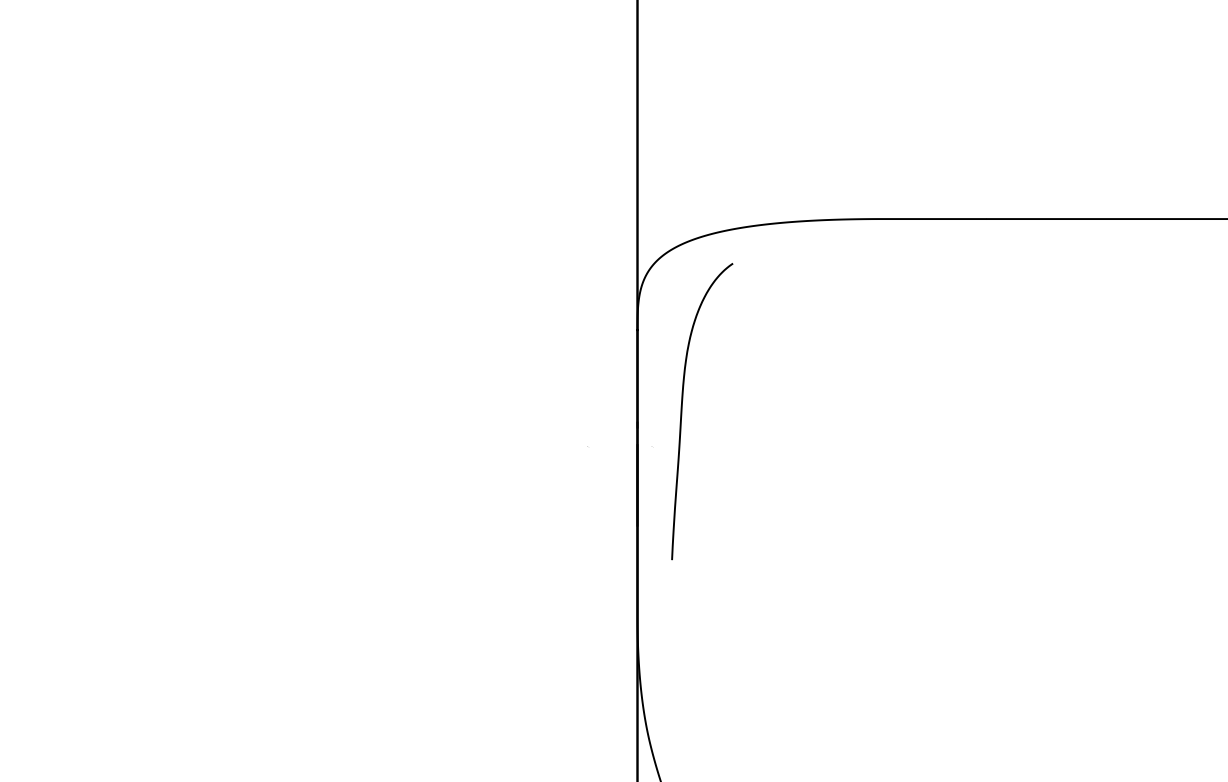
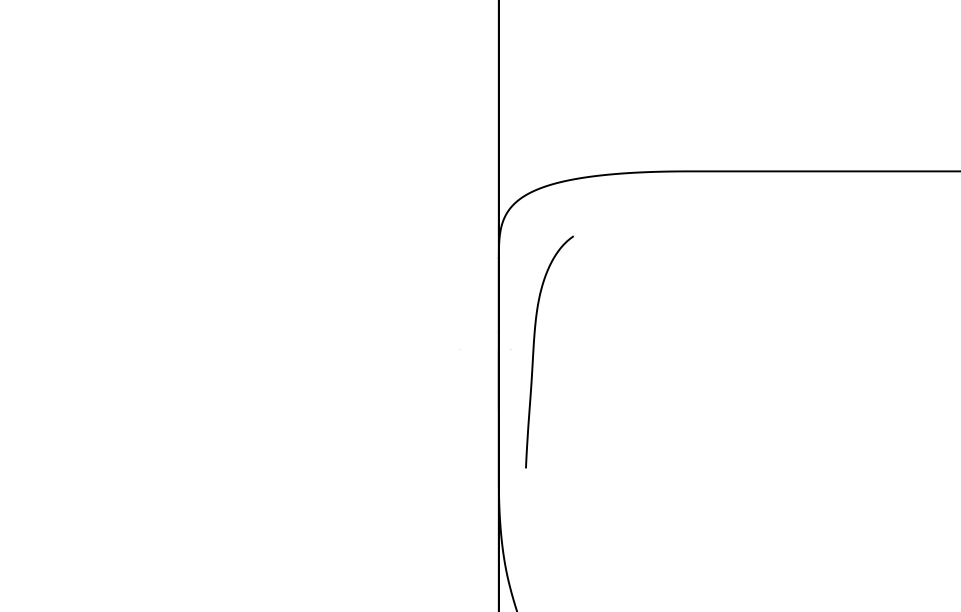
part: (682, 410) -> (534, 351), moved

